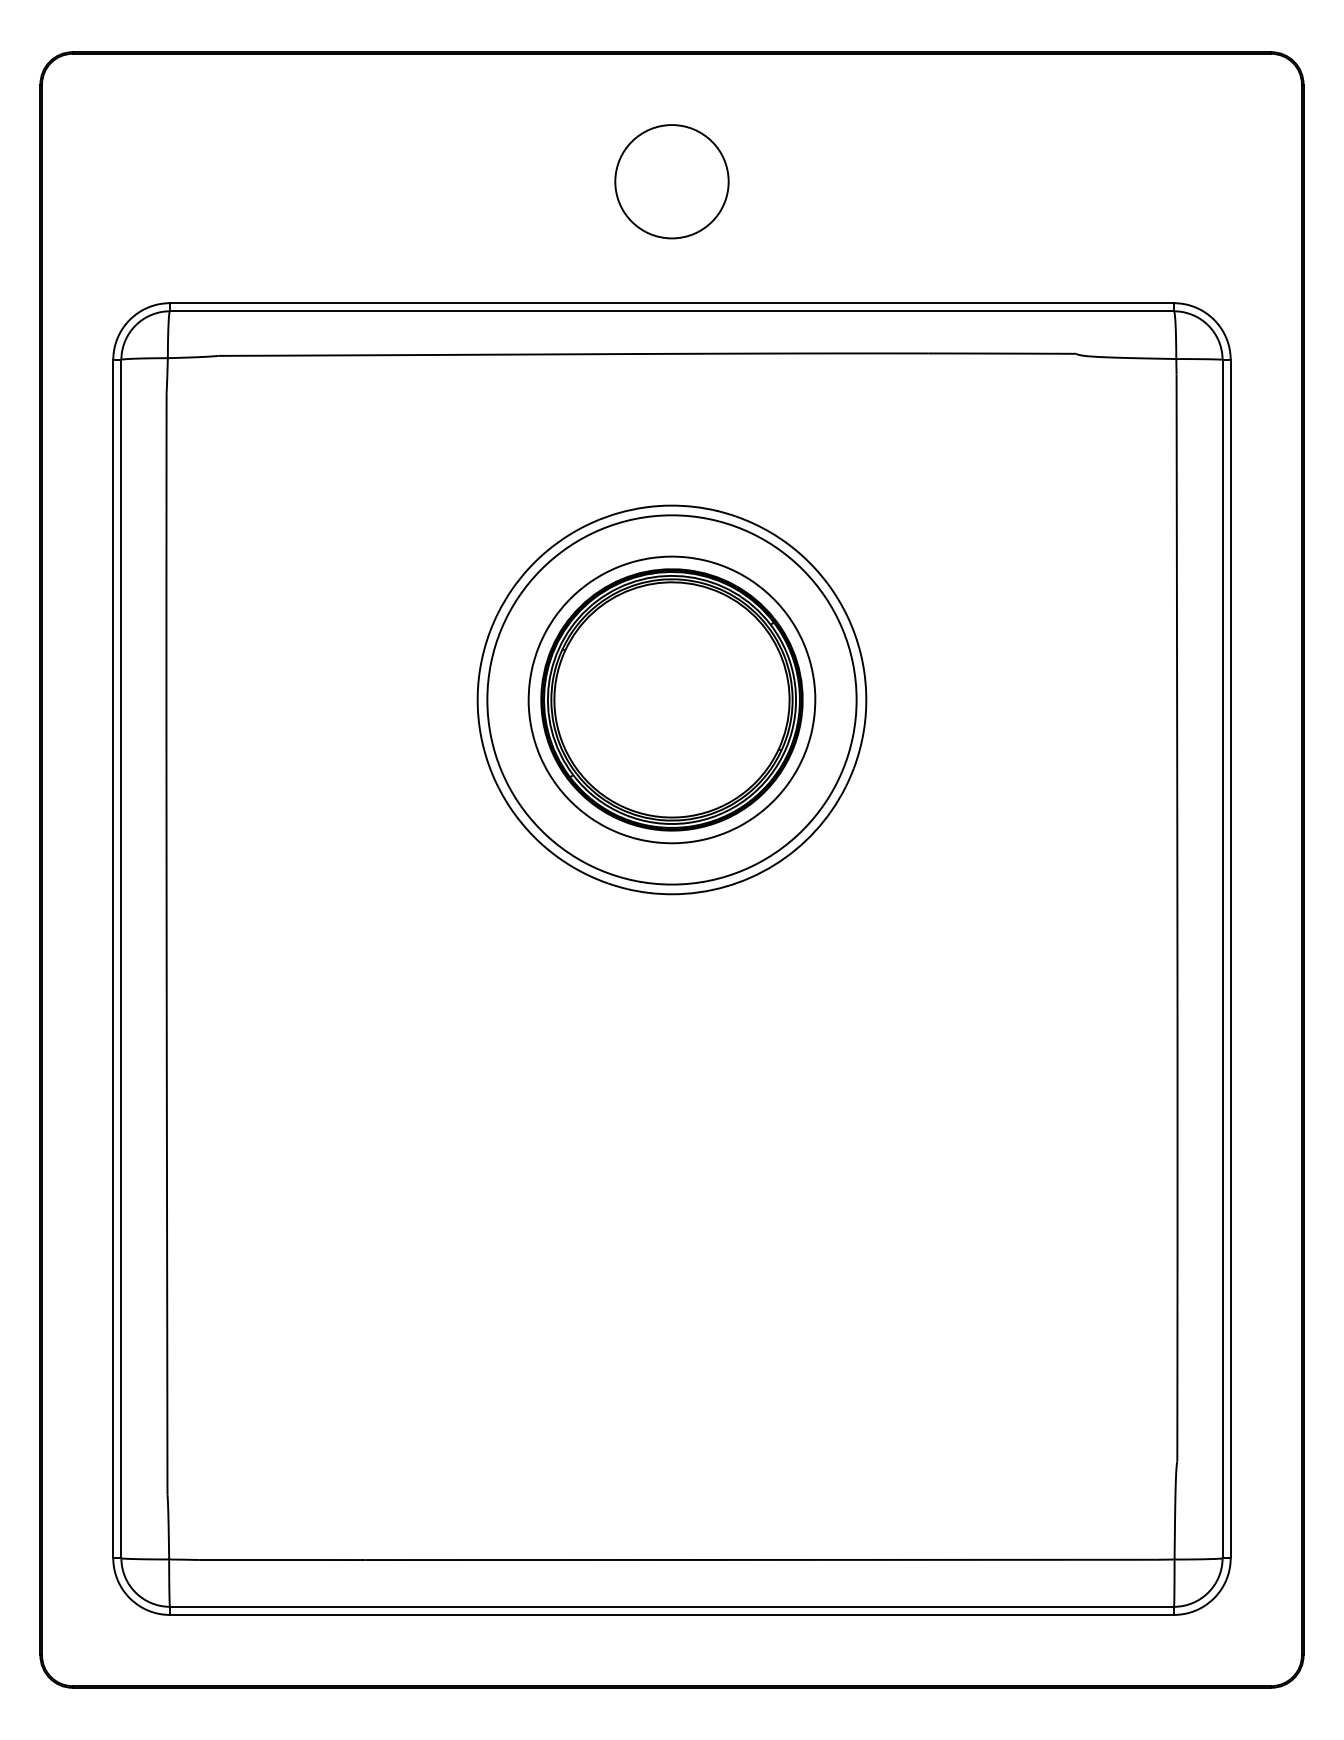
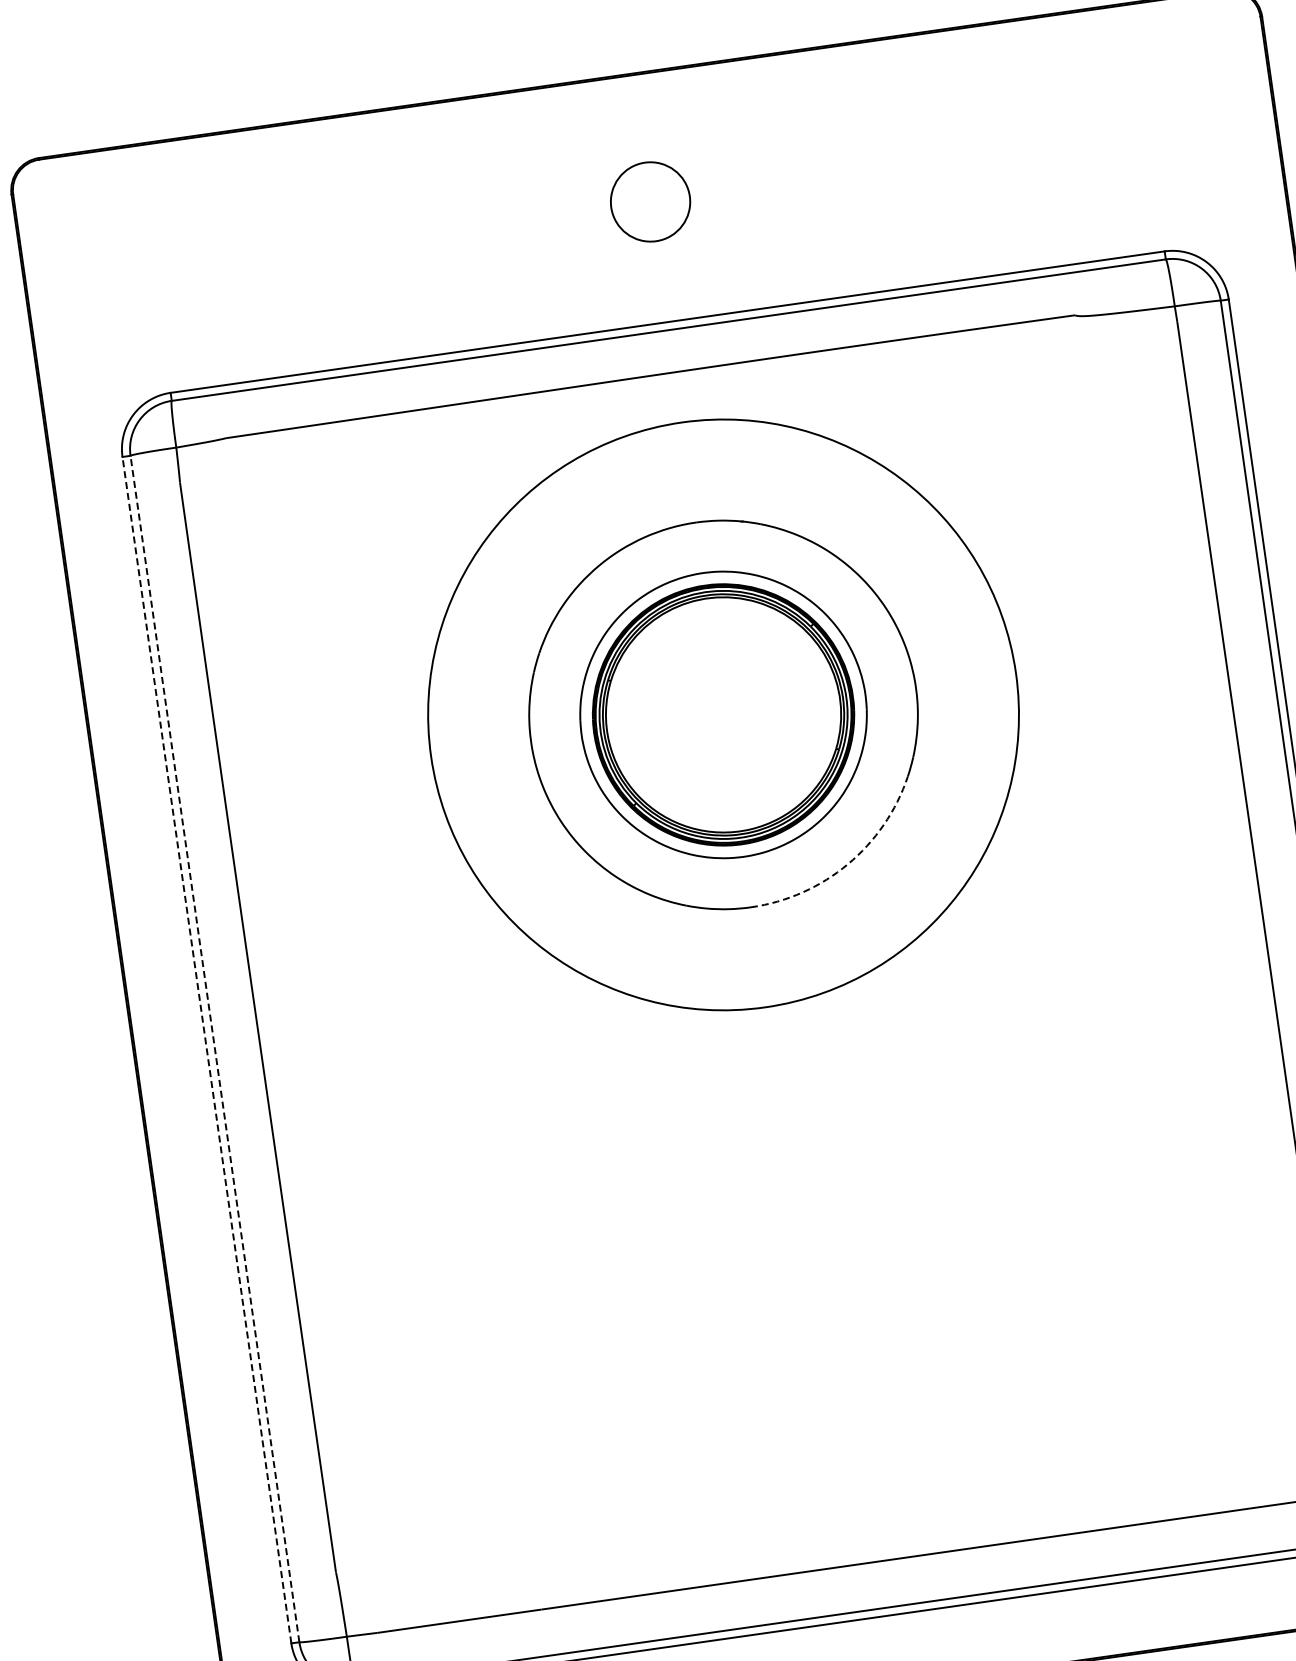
circle: (671, 181) -> (650, 201), size x0.7
circle: (671, 699) -> (723, 714), size x1.6
arc: (774, 865) -> (848, 864), solid -> dashed
line: (113, 958) -> (207, 1049), solid -> dashed
line: (121, 958) -> (214, 1048), solid -> dashed

